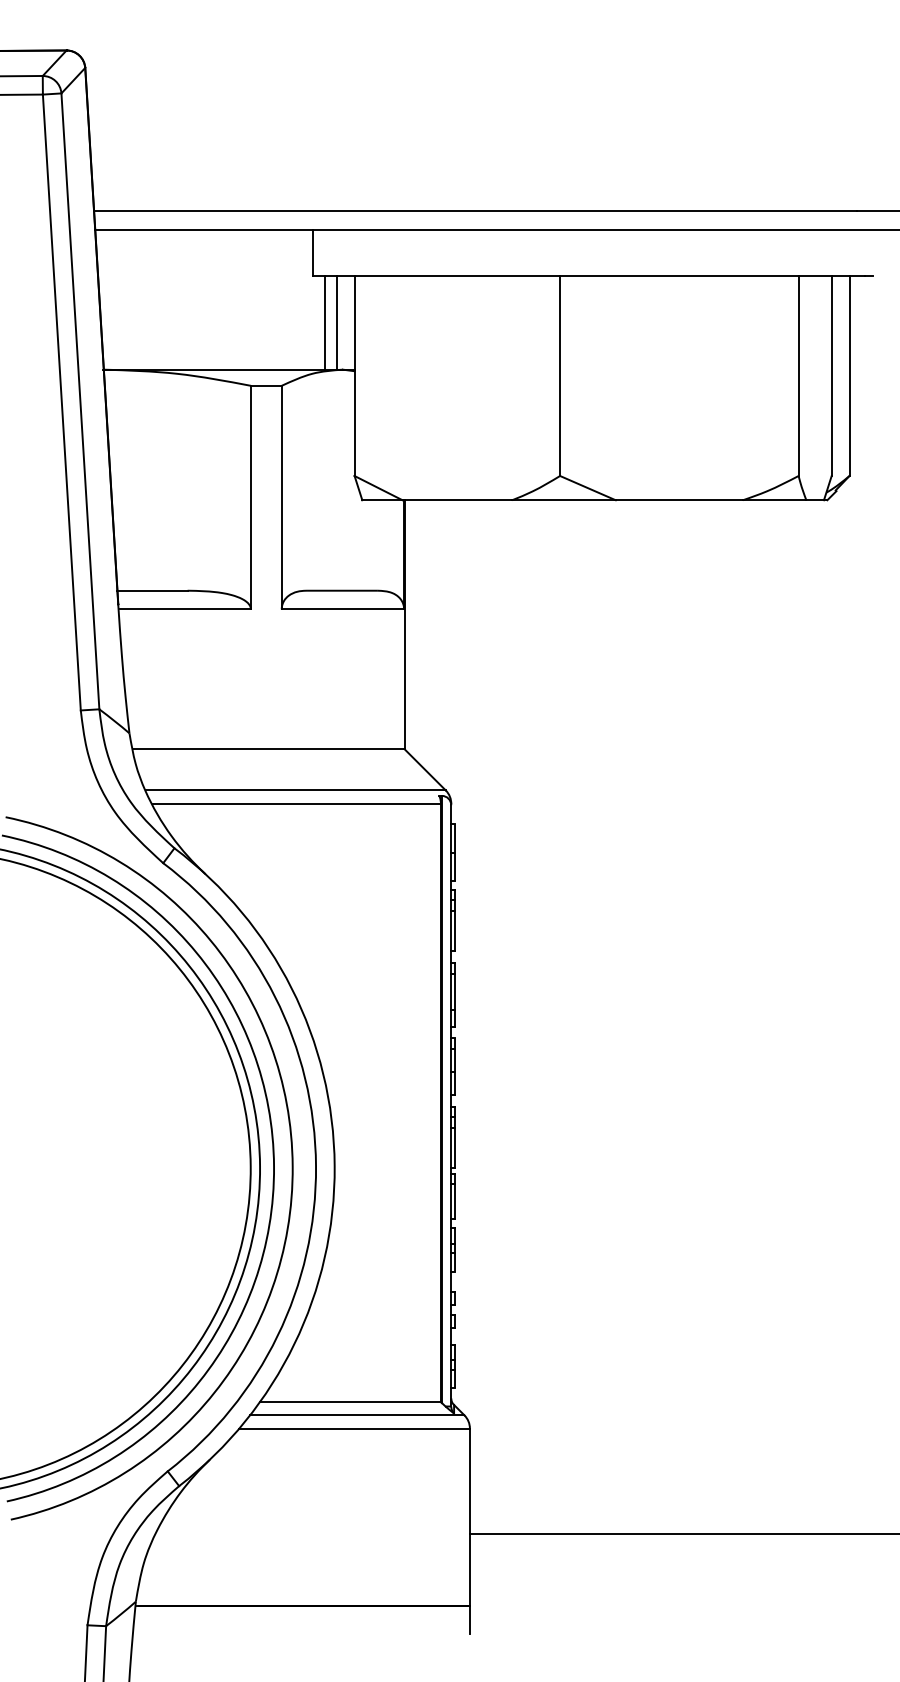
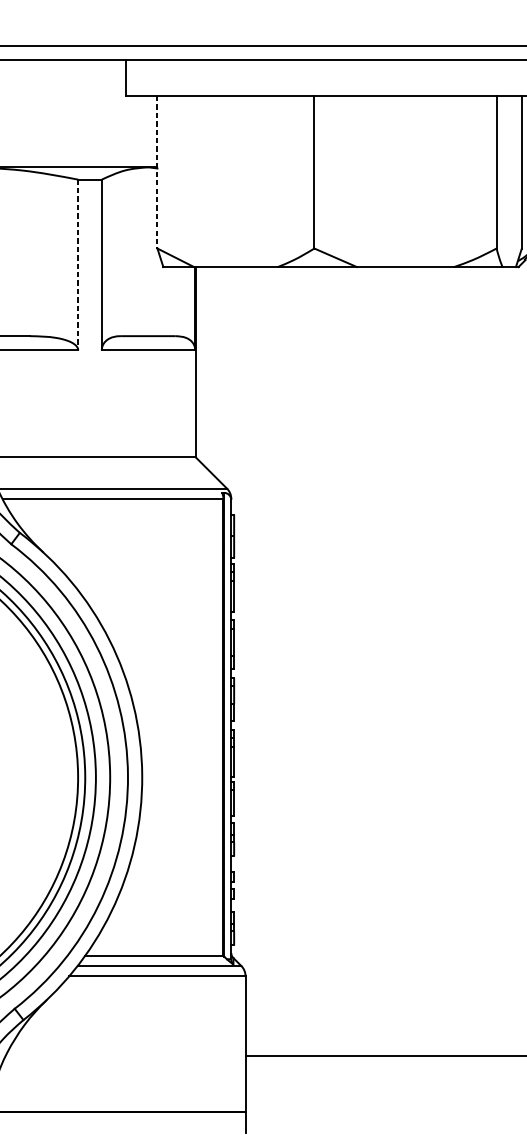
line: (324, 322) -> (134, 131), removed
line: (336, 322) -> (143, 131), removed
line: (354, 376) -> (157, 172), solid -> dashed
line: (250, 497) -> (77, 264), solid -> dashed

